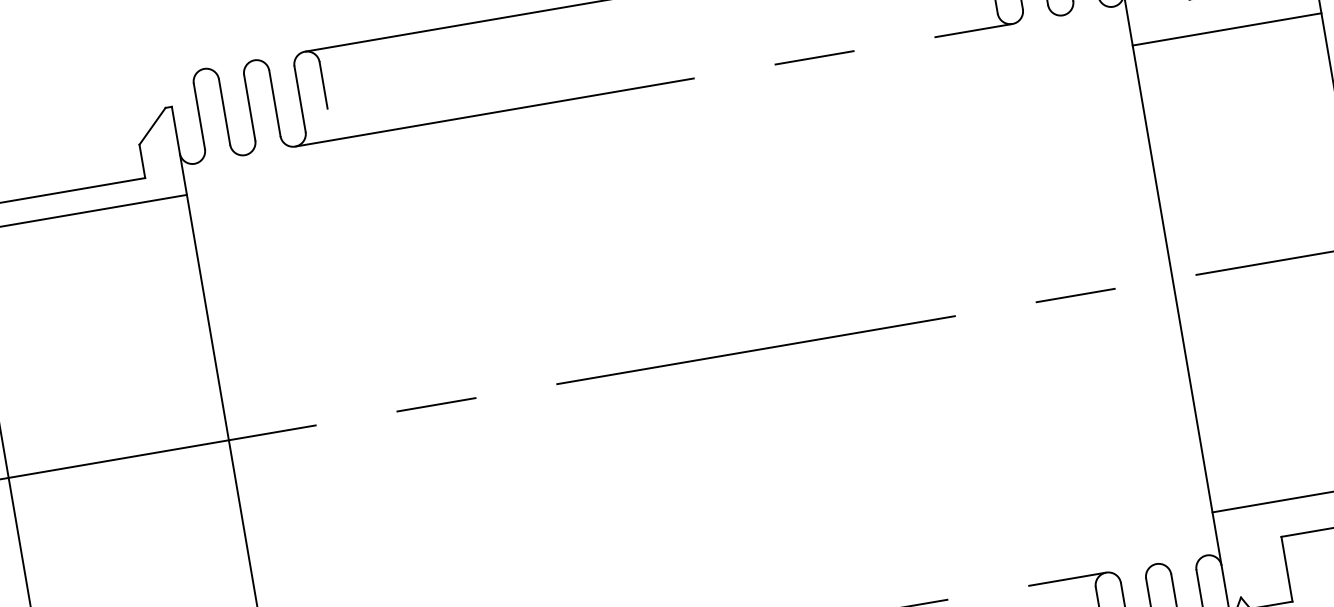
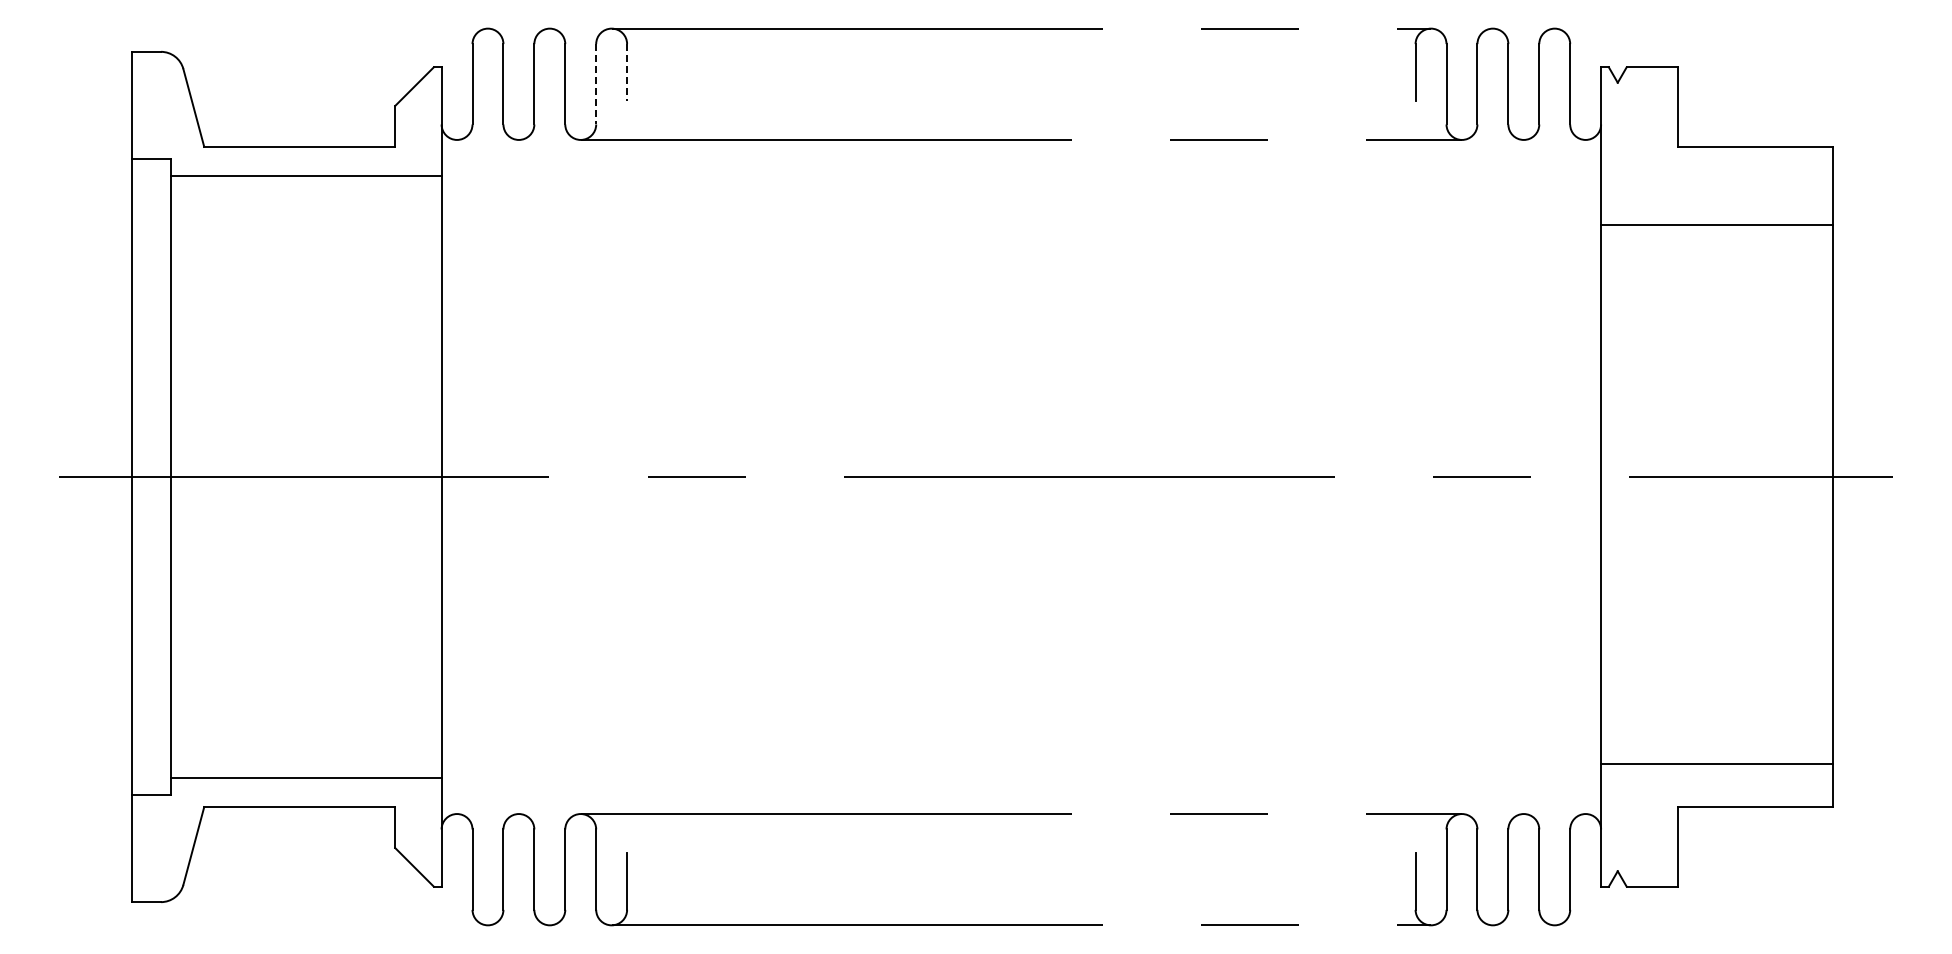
line: (1227, 29) -> (1717, 225), moved
line: (323, 85) -> (627, 72), solid -> dashed
line: (300, 99) -> (596, 84), solid -> dashed

